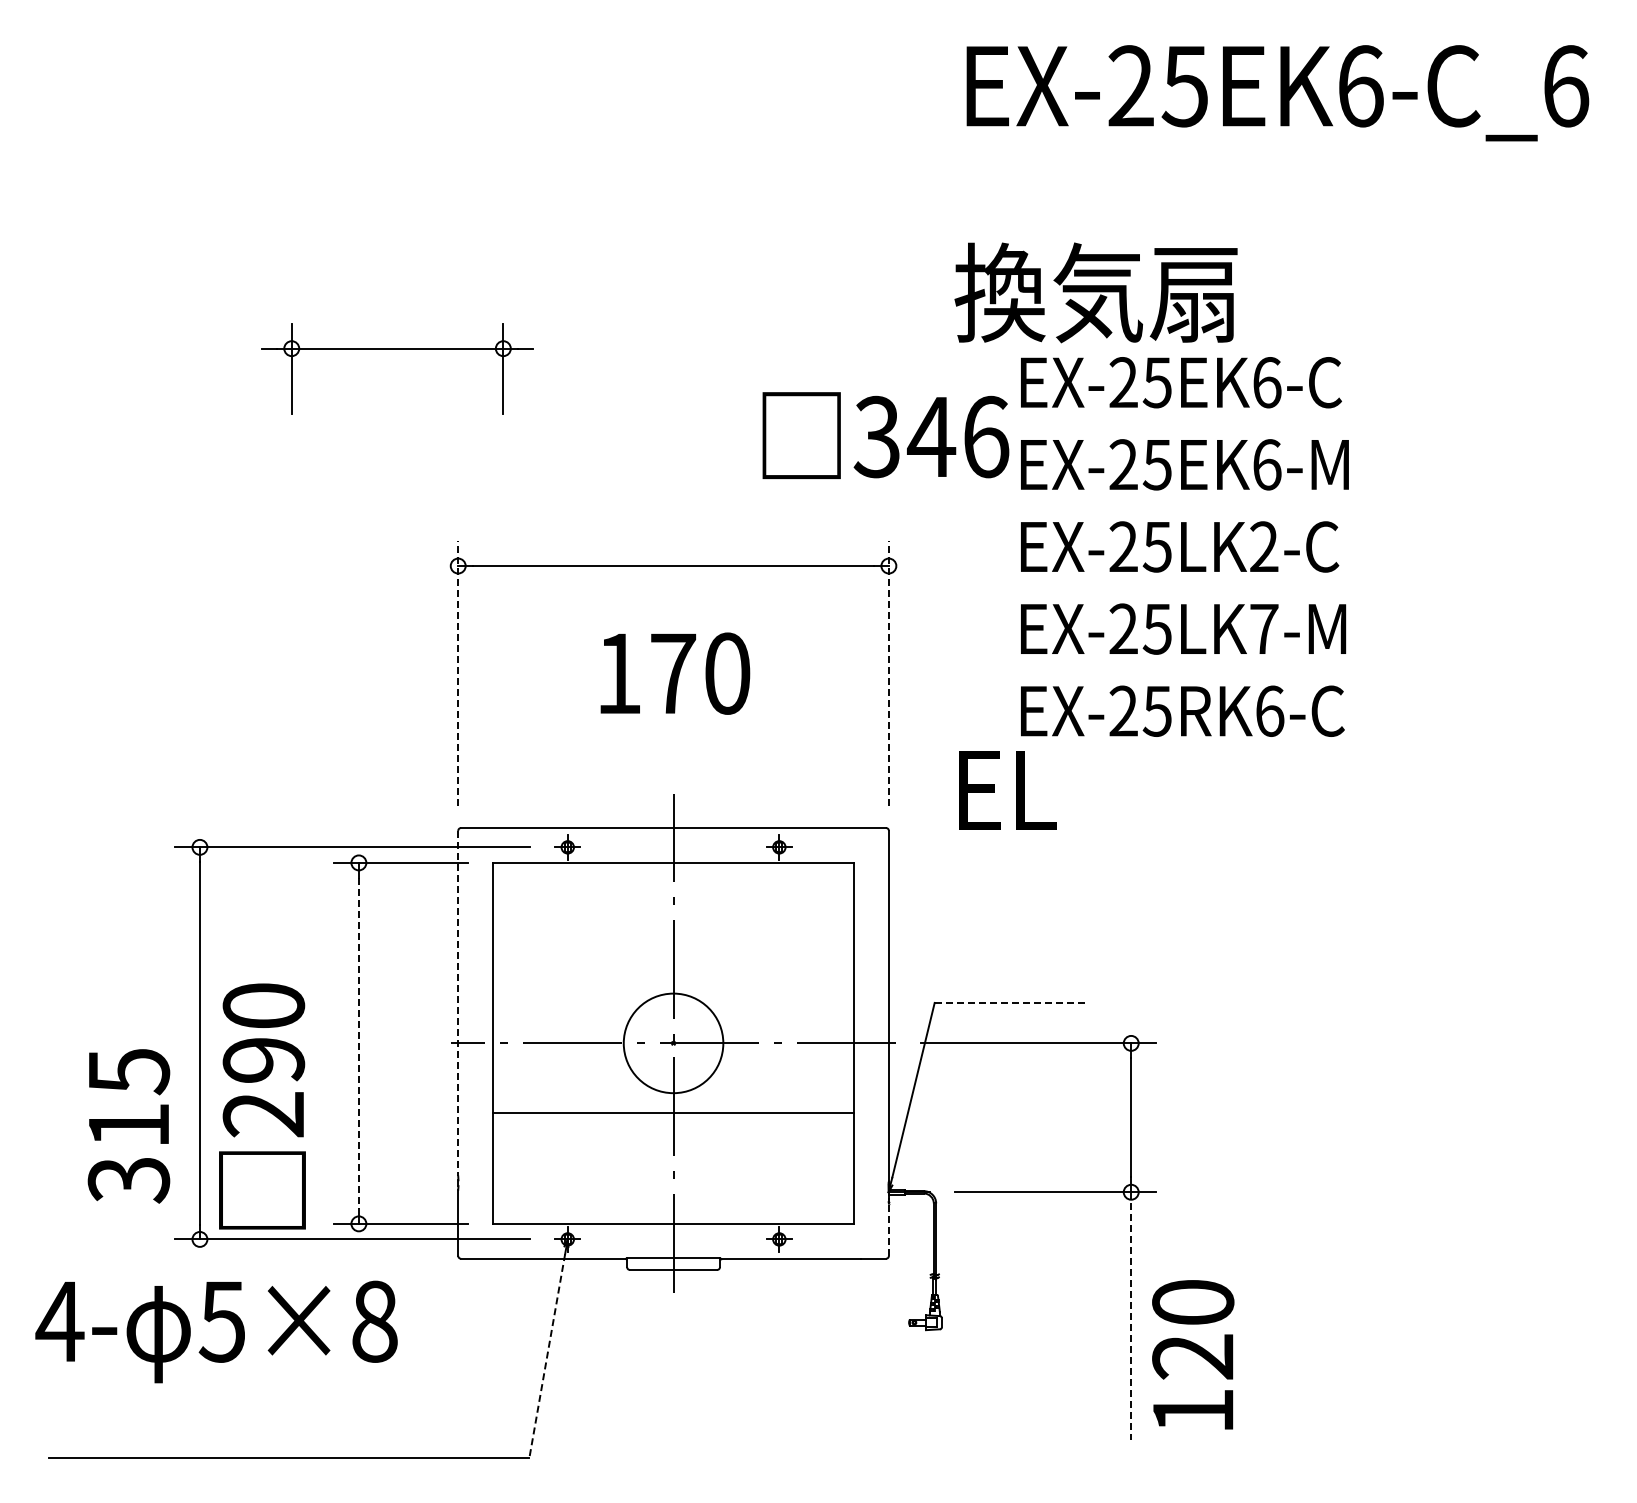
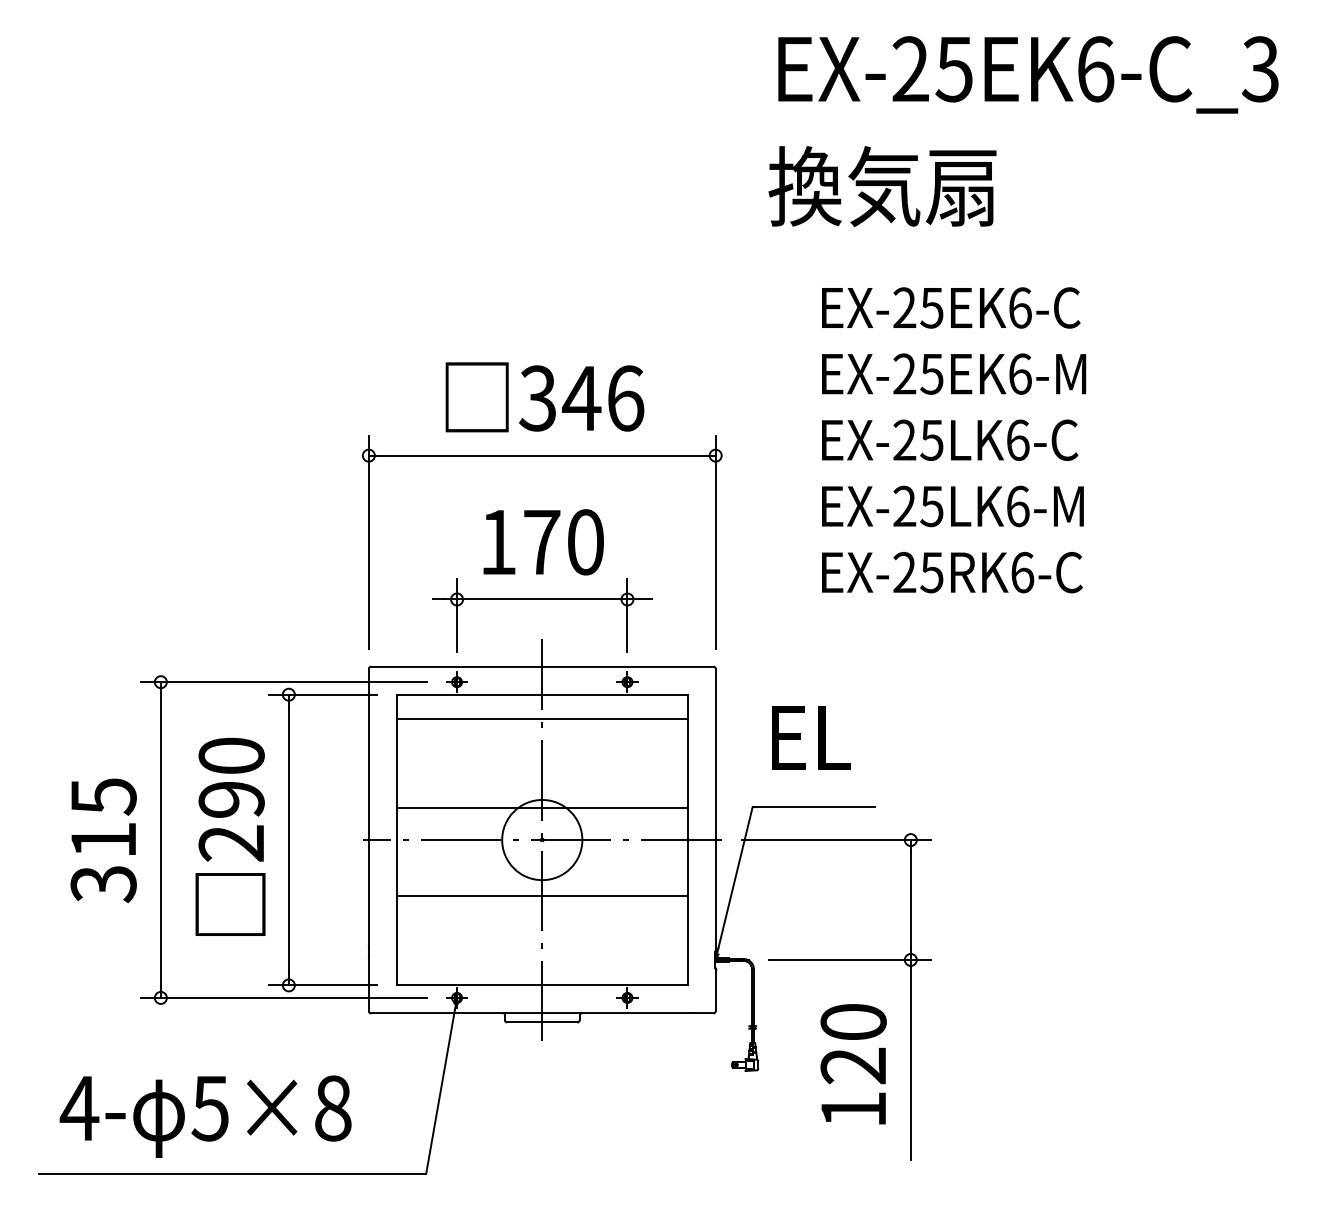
text: (1565, 86) -> (1260, 69), EX-25EK6-C_6 -> EX-25EK6-C_3
text: (1095, 292) -> (882, 186), moved
part: (397, 349) -> (542, 600), moved
text: (885, 435) -> (544, 397), moved
text: (1264, 546) -> (1018, 439), EX-25LK2-C -> EX-25LK6-C
text: (1264, 628) -> (1018, 505), EX-25LK7-M -> EX-25LK6-M
line: (458, 673) -> (369, 542), dashed -> solid
line: (888, 673) -> (715, 542), dashed -> solid
text: (1007, 790) -> (811, 737), moved
line: (673, 893) -> (542, 719), added
line: (1010, 1002) -> (813, 807), dashed -> solid
line: (458, 1003) -> (369, 807), dashed -> solid
line: (673, 1003) -> (542, 807), added
line: (358, 1043) -> (288, 840), dashed -> solid
text: (262, 1106) -> (230, 836), moved
text: (128, 1126) -> (103, 840), moved
line: (888, 1229) -> (715, 989), dashed -> solid
line: (1131, 1316) -> (911, 1059), dashed -> solid
text: (216, 1331) -> (205, 1116), moved
text: (1193, 1354) -> (853, 1064), moved
line: (547, 1356) -> (440, 1092), dashed -> solid

